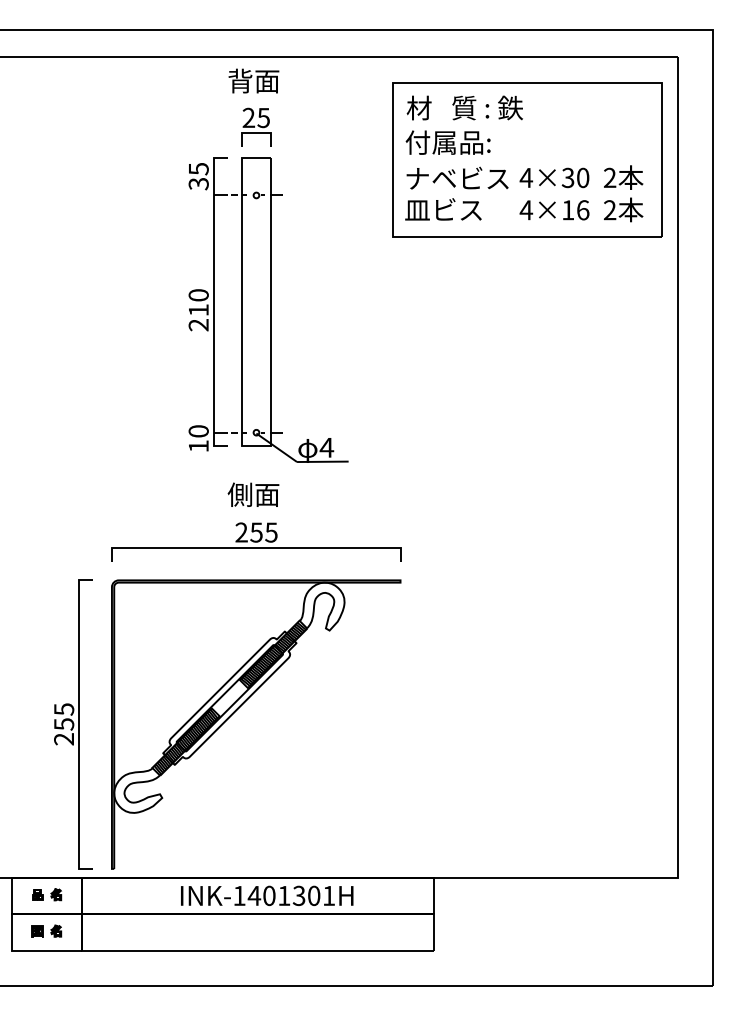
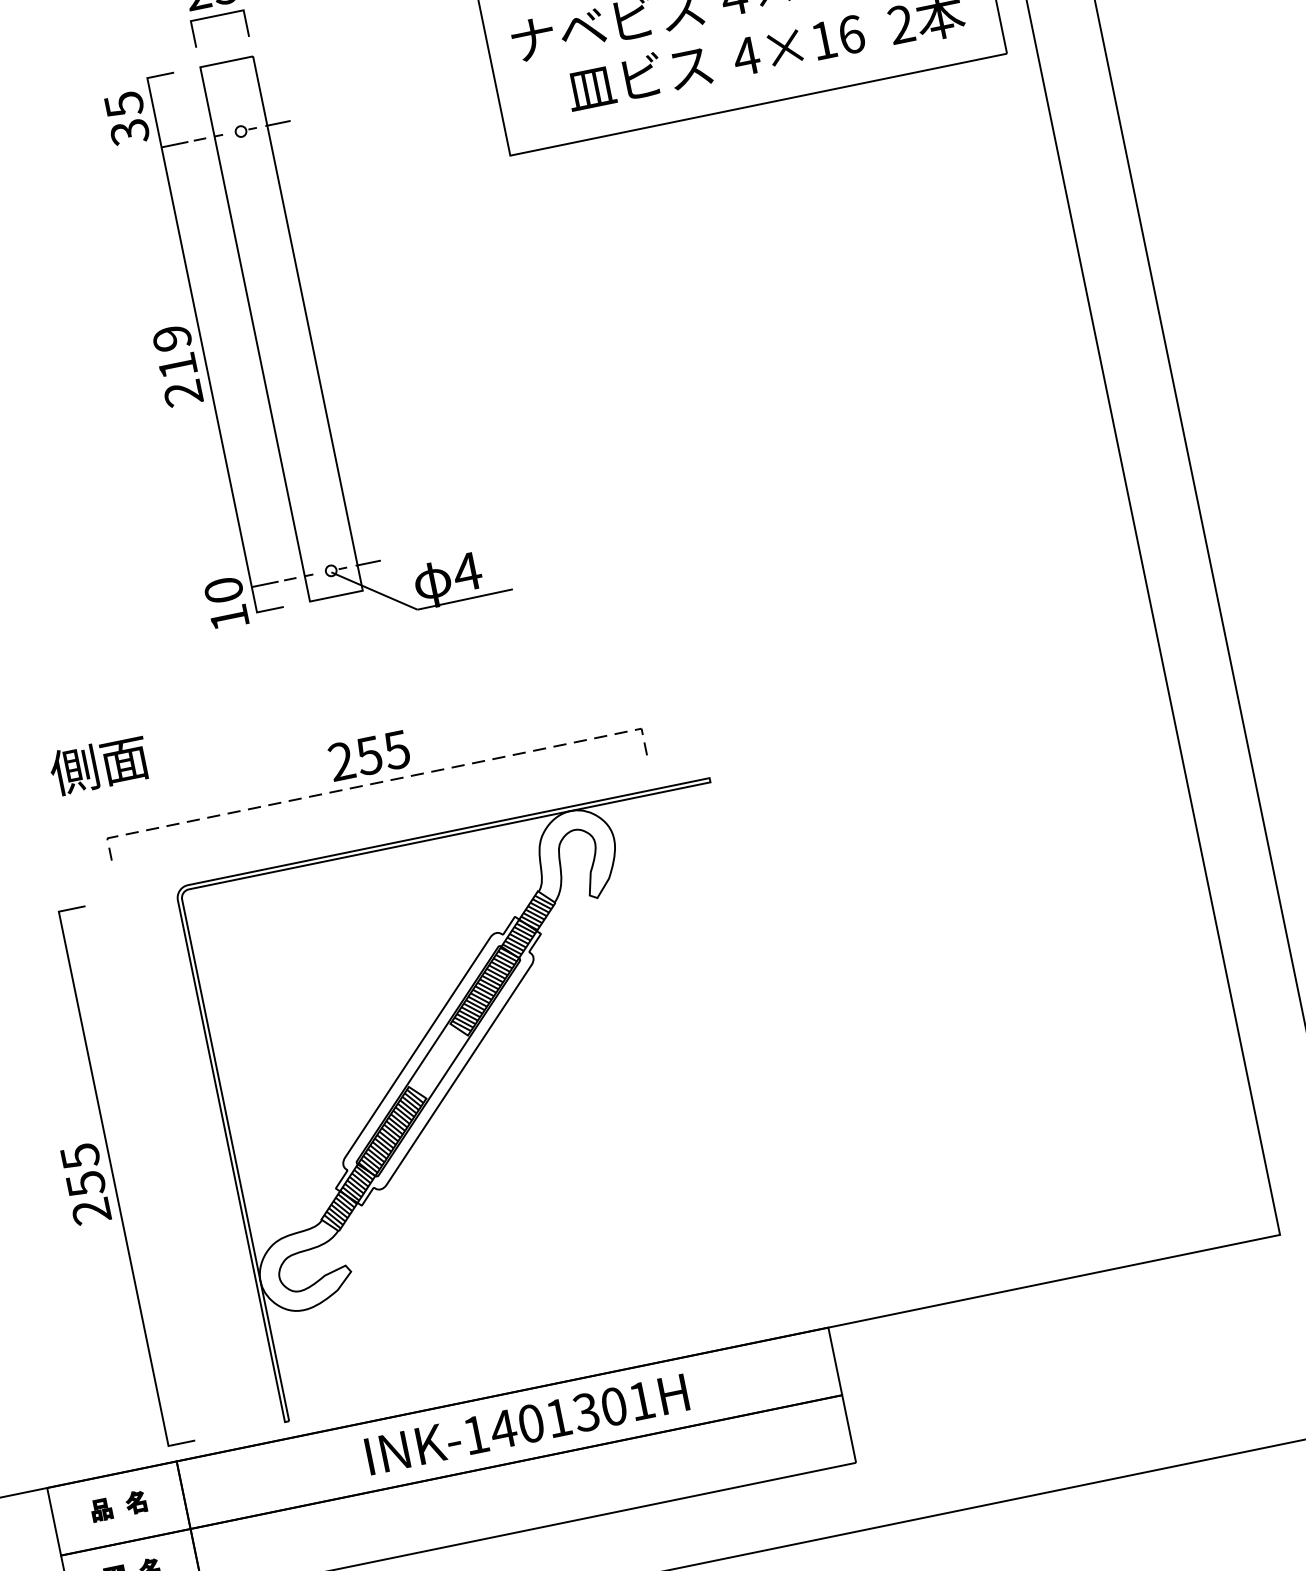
text: (443, 209) -> (639, 76), moved
text: (198, 295) -> (171, 338), 210 -> 219
text: (253, 494) -> (99, 764), moved
line: (255, 547) -> (373, 783), solid -> dashed
part: (240, 707) -> (461, 1074), moved

